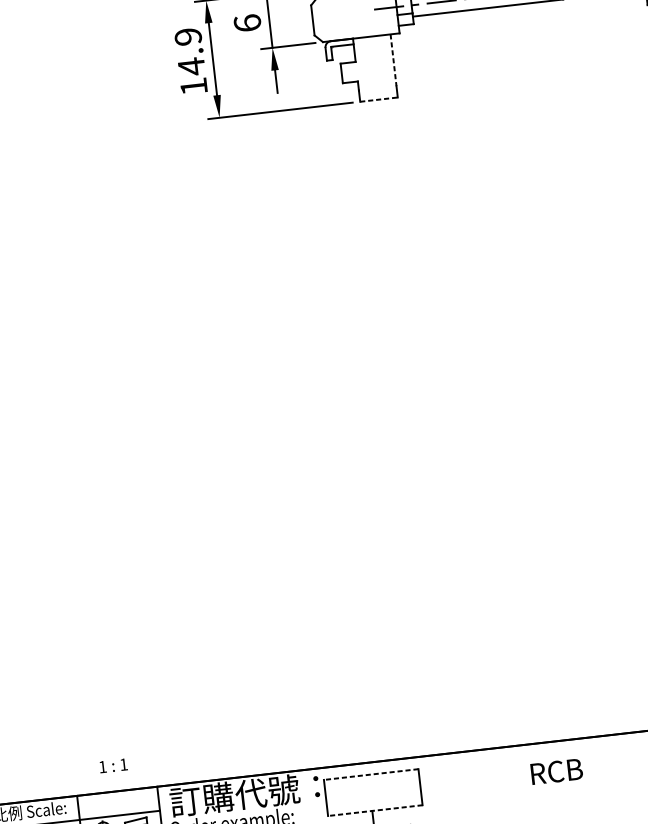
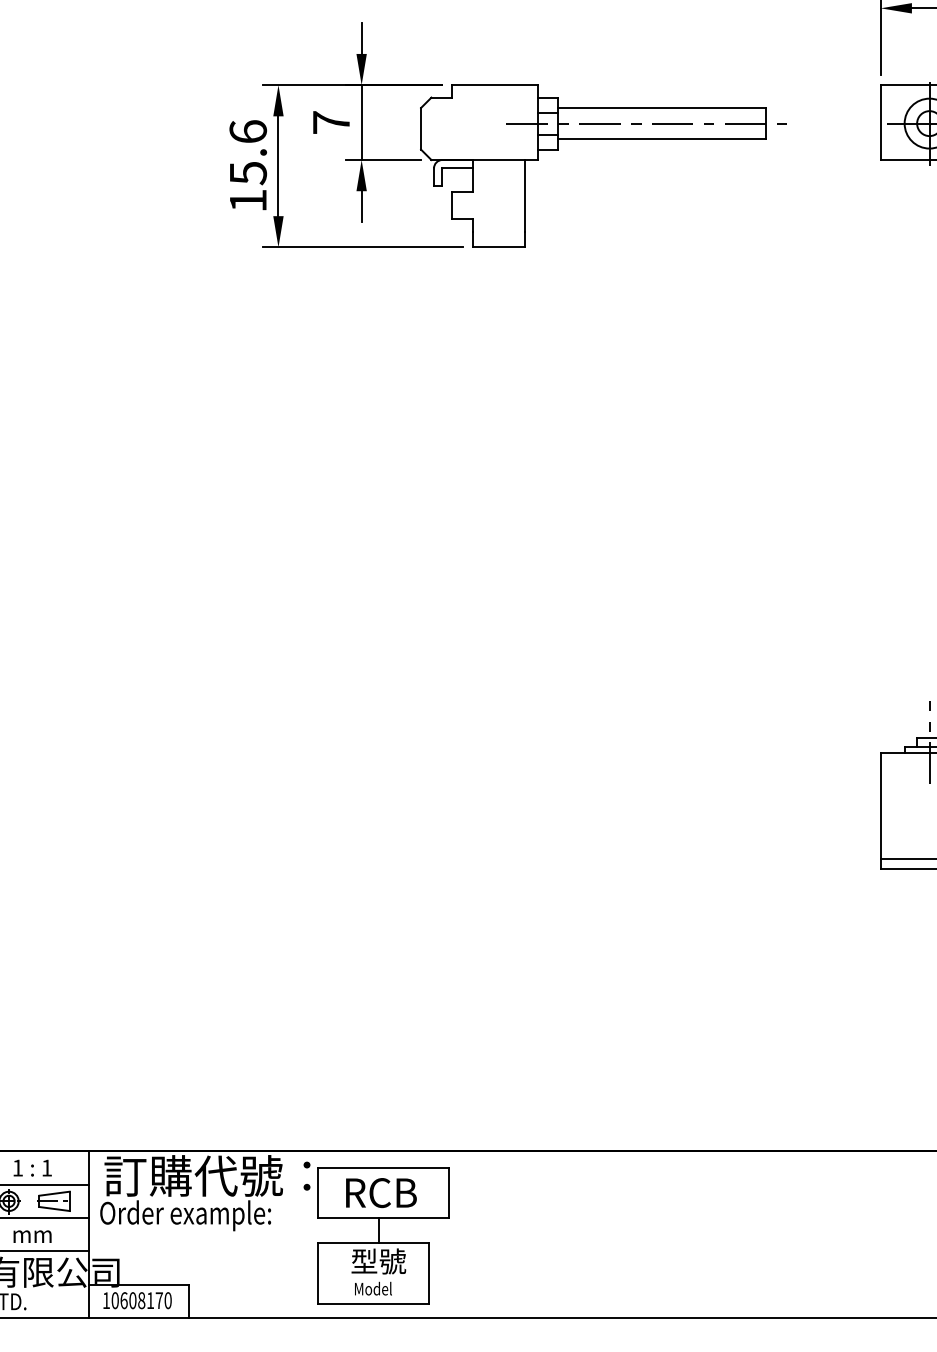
text: (247, 23) -> (331, 122), 6 -> 7
text: (190, 51) -> (248, 152), 14.9 -> 15.6
line: (393, 60) -> (525, 195), dashed -> solid
line: (379, 99) -> (499, 247), dashed -> solid
text: (113, 765) -> (32, 1167), moved
text: (556, 771) -> (381, 1193), moved
line: (370, 774) -> (382, 1168), dashed -> solid
line: (374, 811) -> (382, 1218), dashed -> solid

